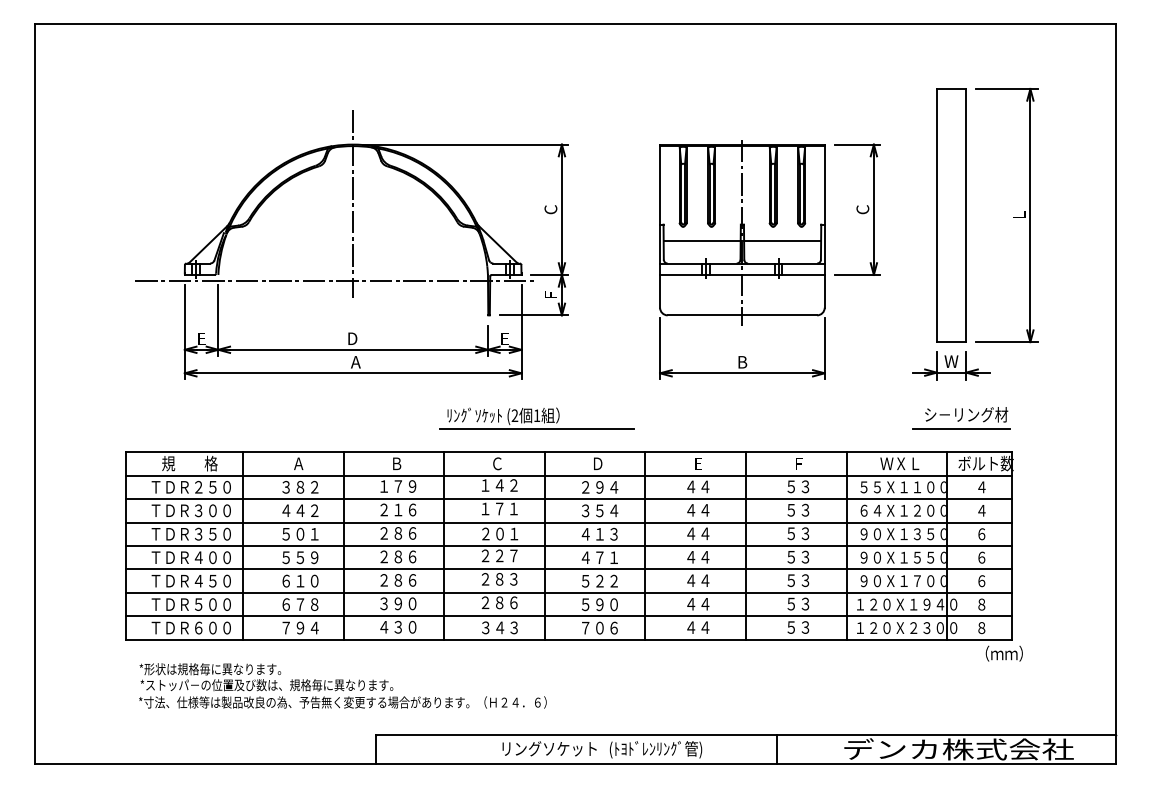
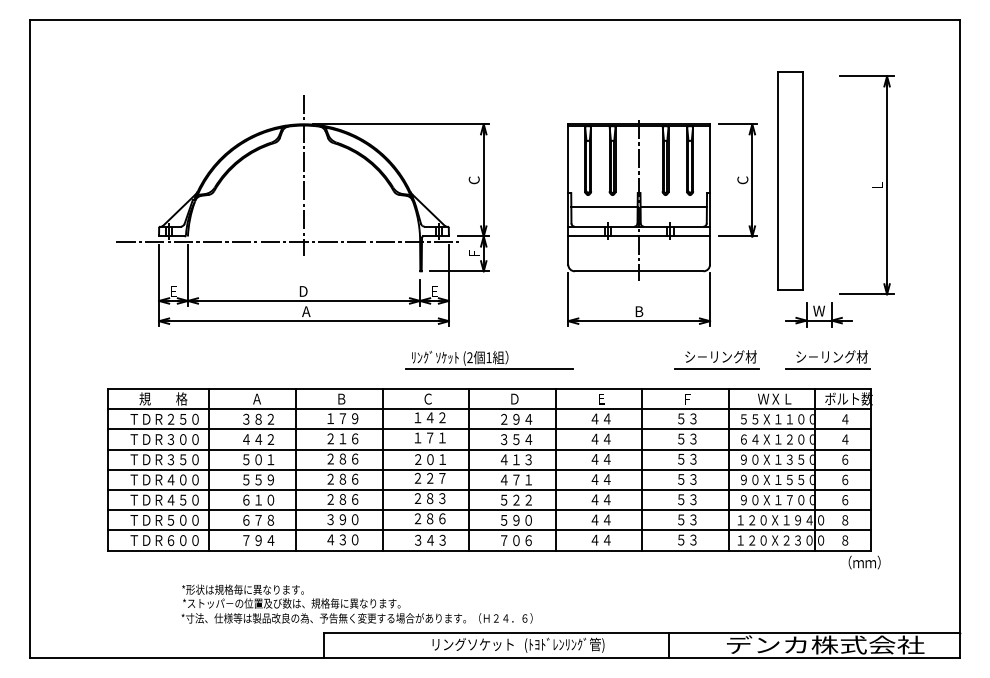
part: (951, 215) -> (790, 181), moved
part: (536, 418) -> (488, 360), moved
part: (832, 418) -> (716, 360), added
text: (342, 685) -> (356, 603), moved

